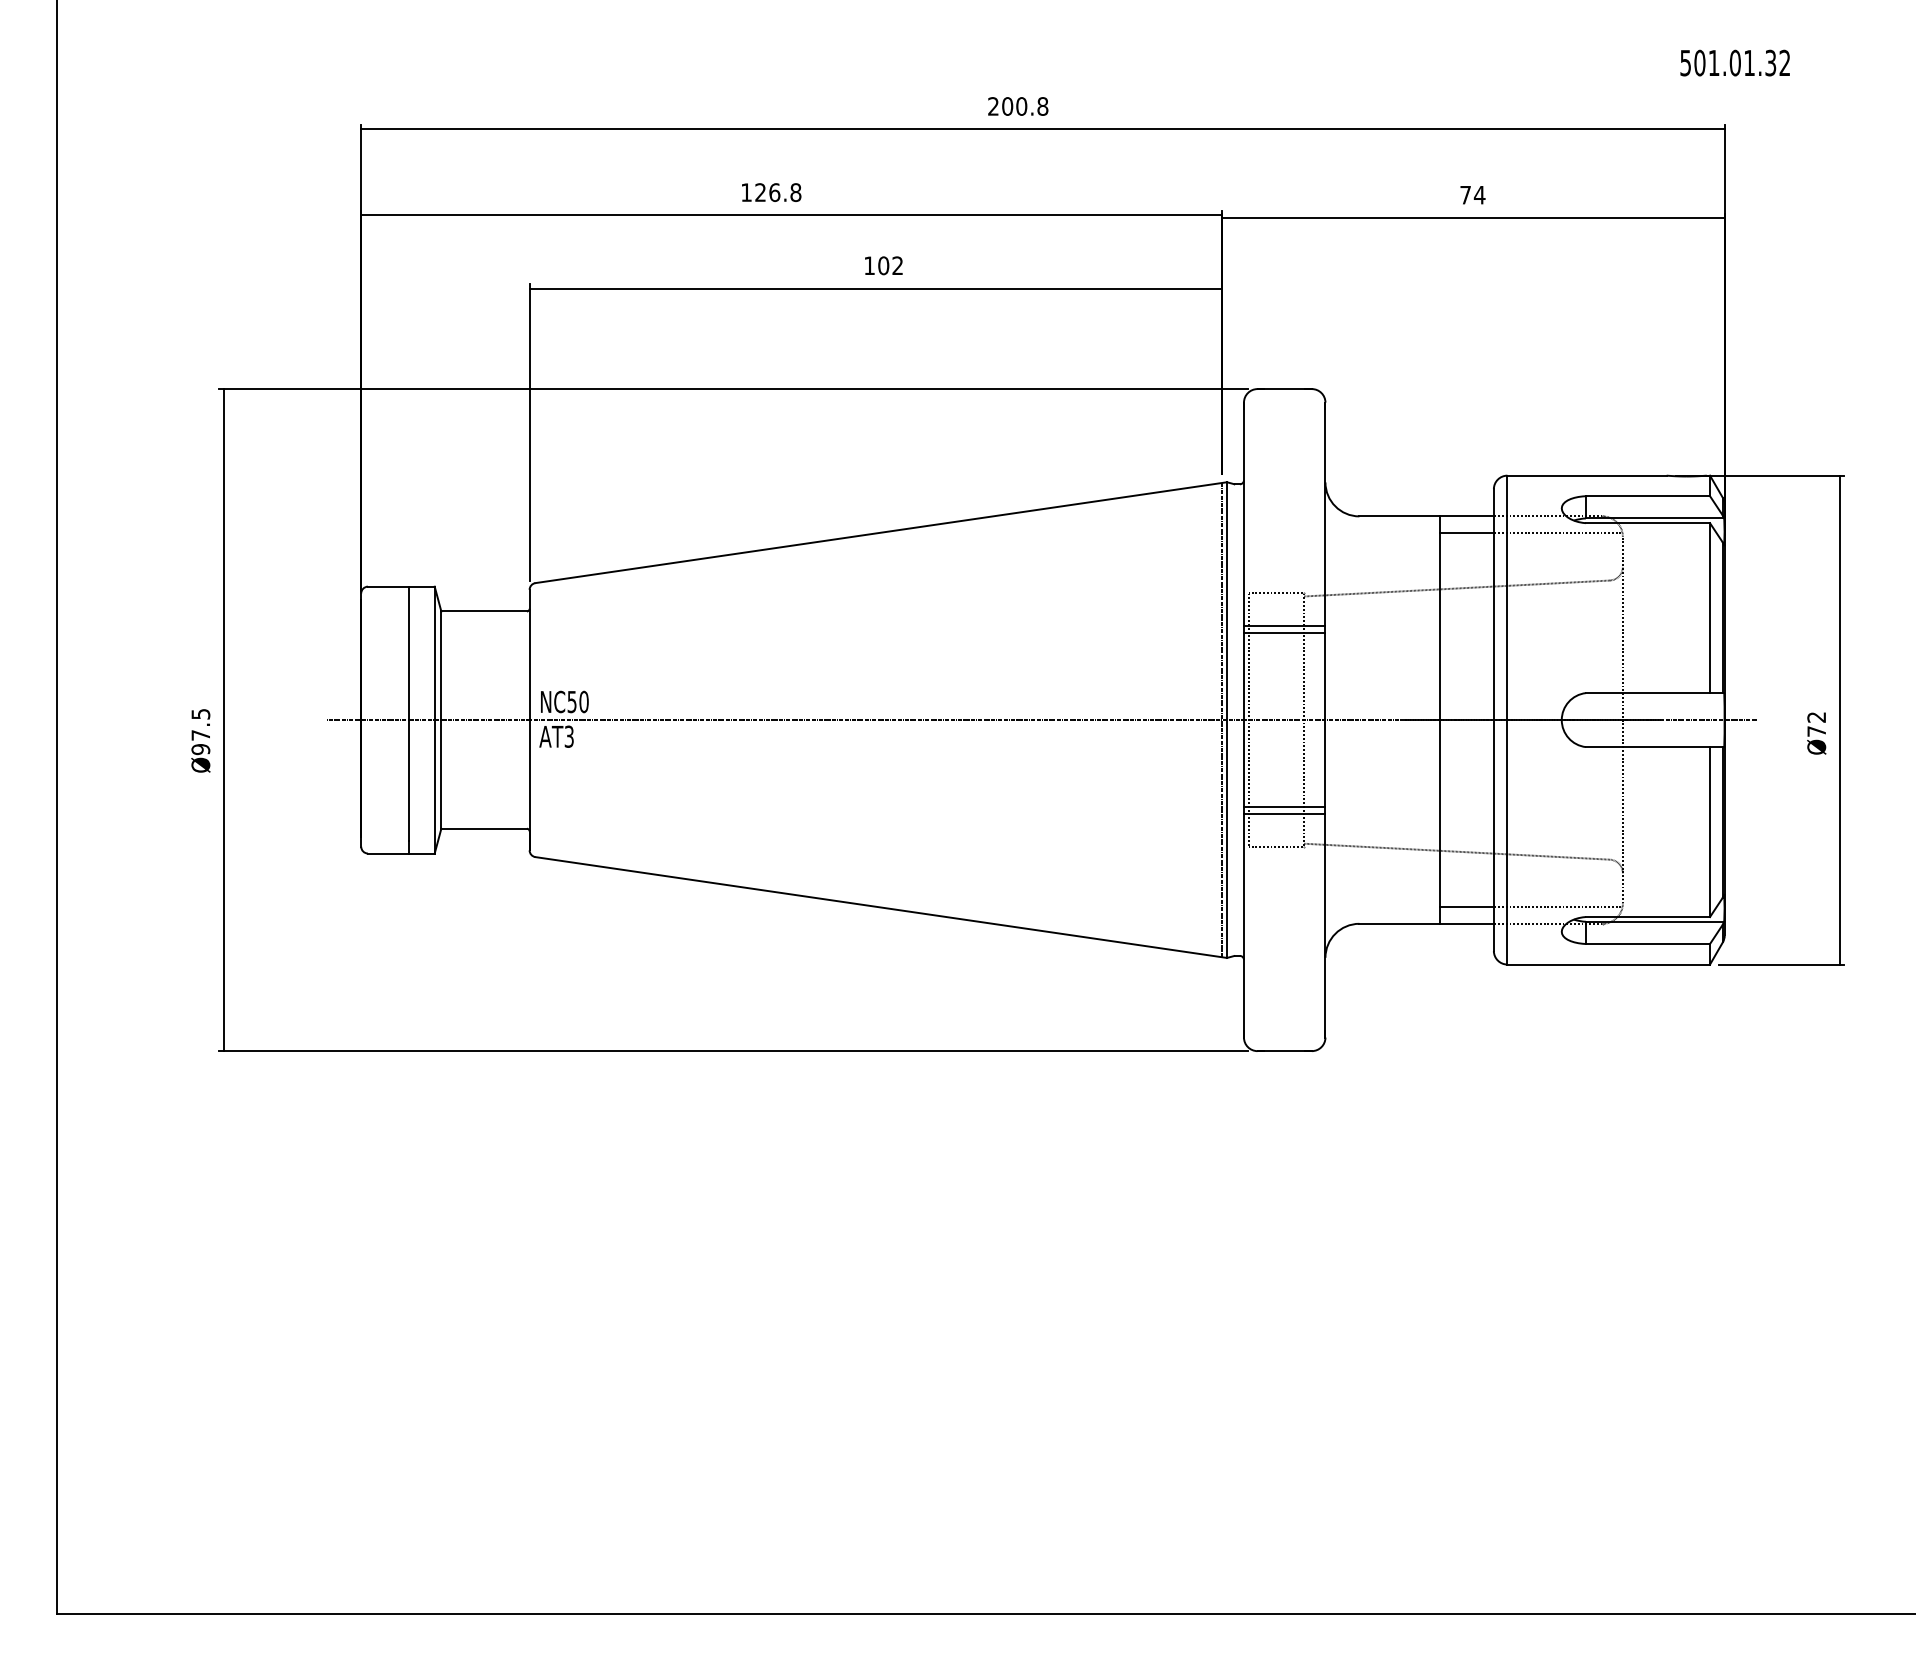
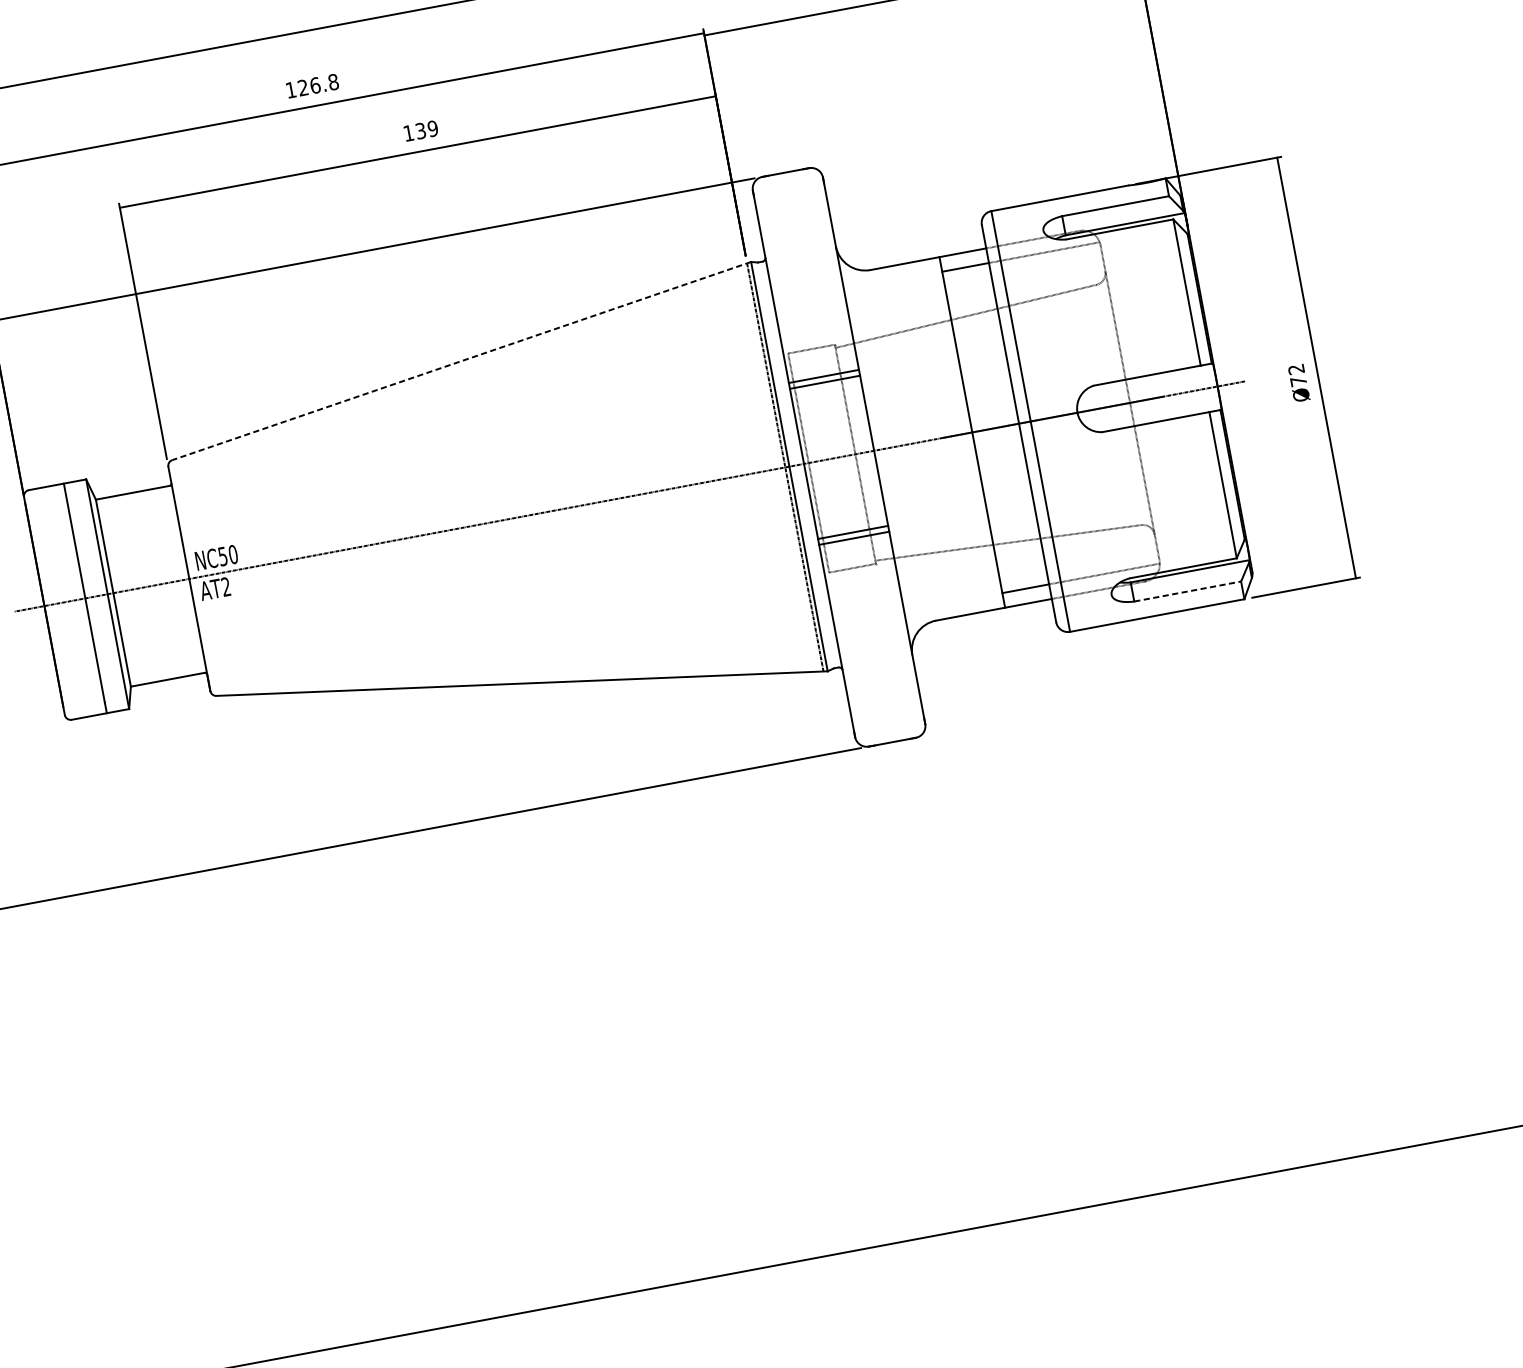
text: (890, 265) -> (426, 129), 102 -> 139
line: (880, 532) -> (461, 361), solid -> dashed
text: (568, 736) -> (225, 586), AT3 -> AT2
line: (1648, 944) -> (1188, 591), solid -> dashed

